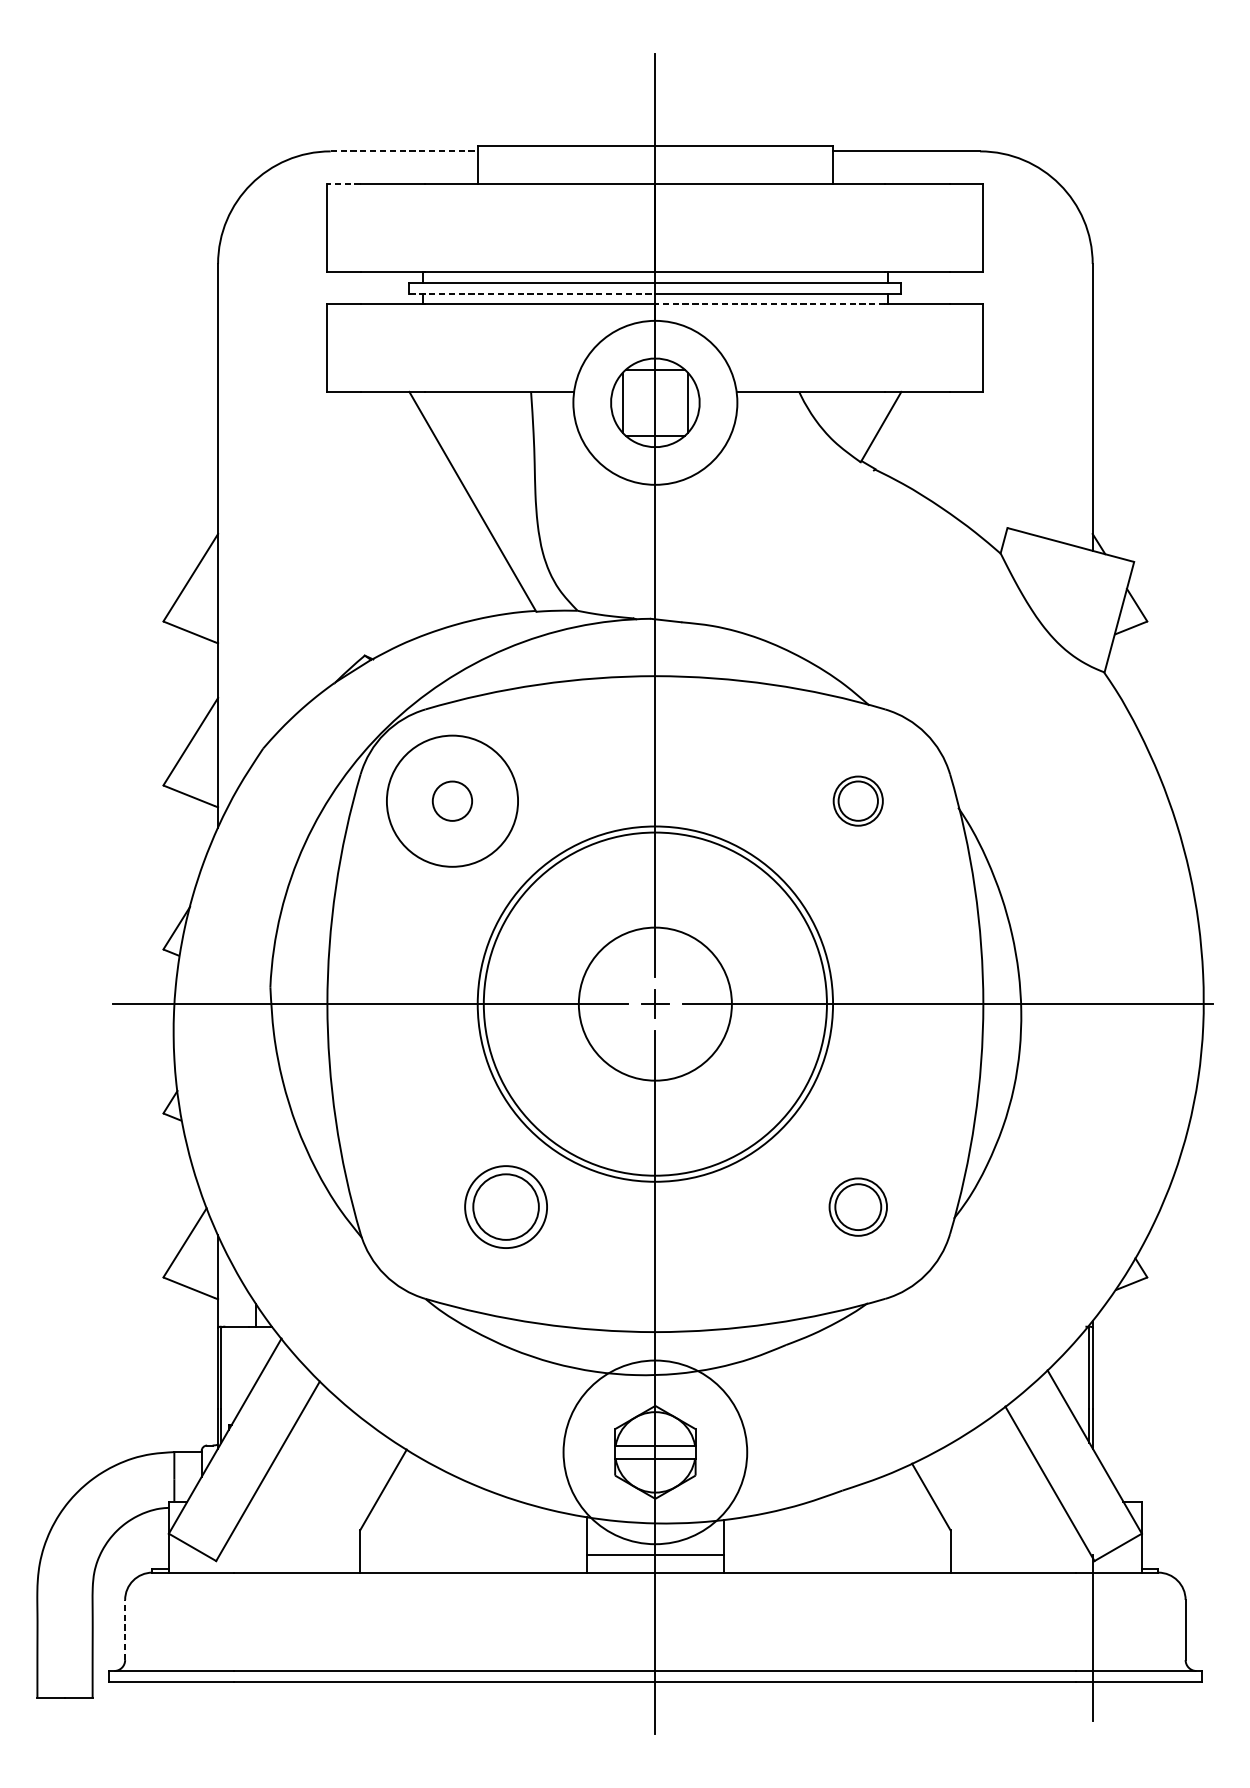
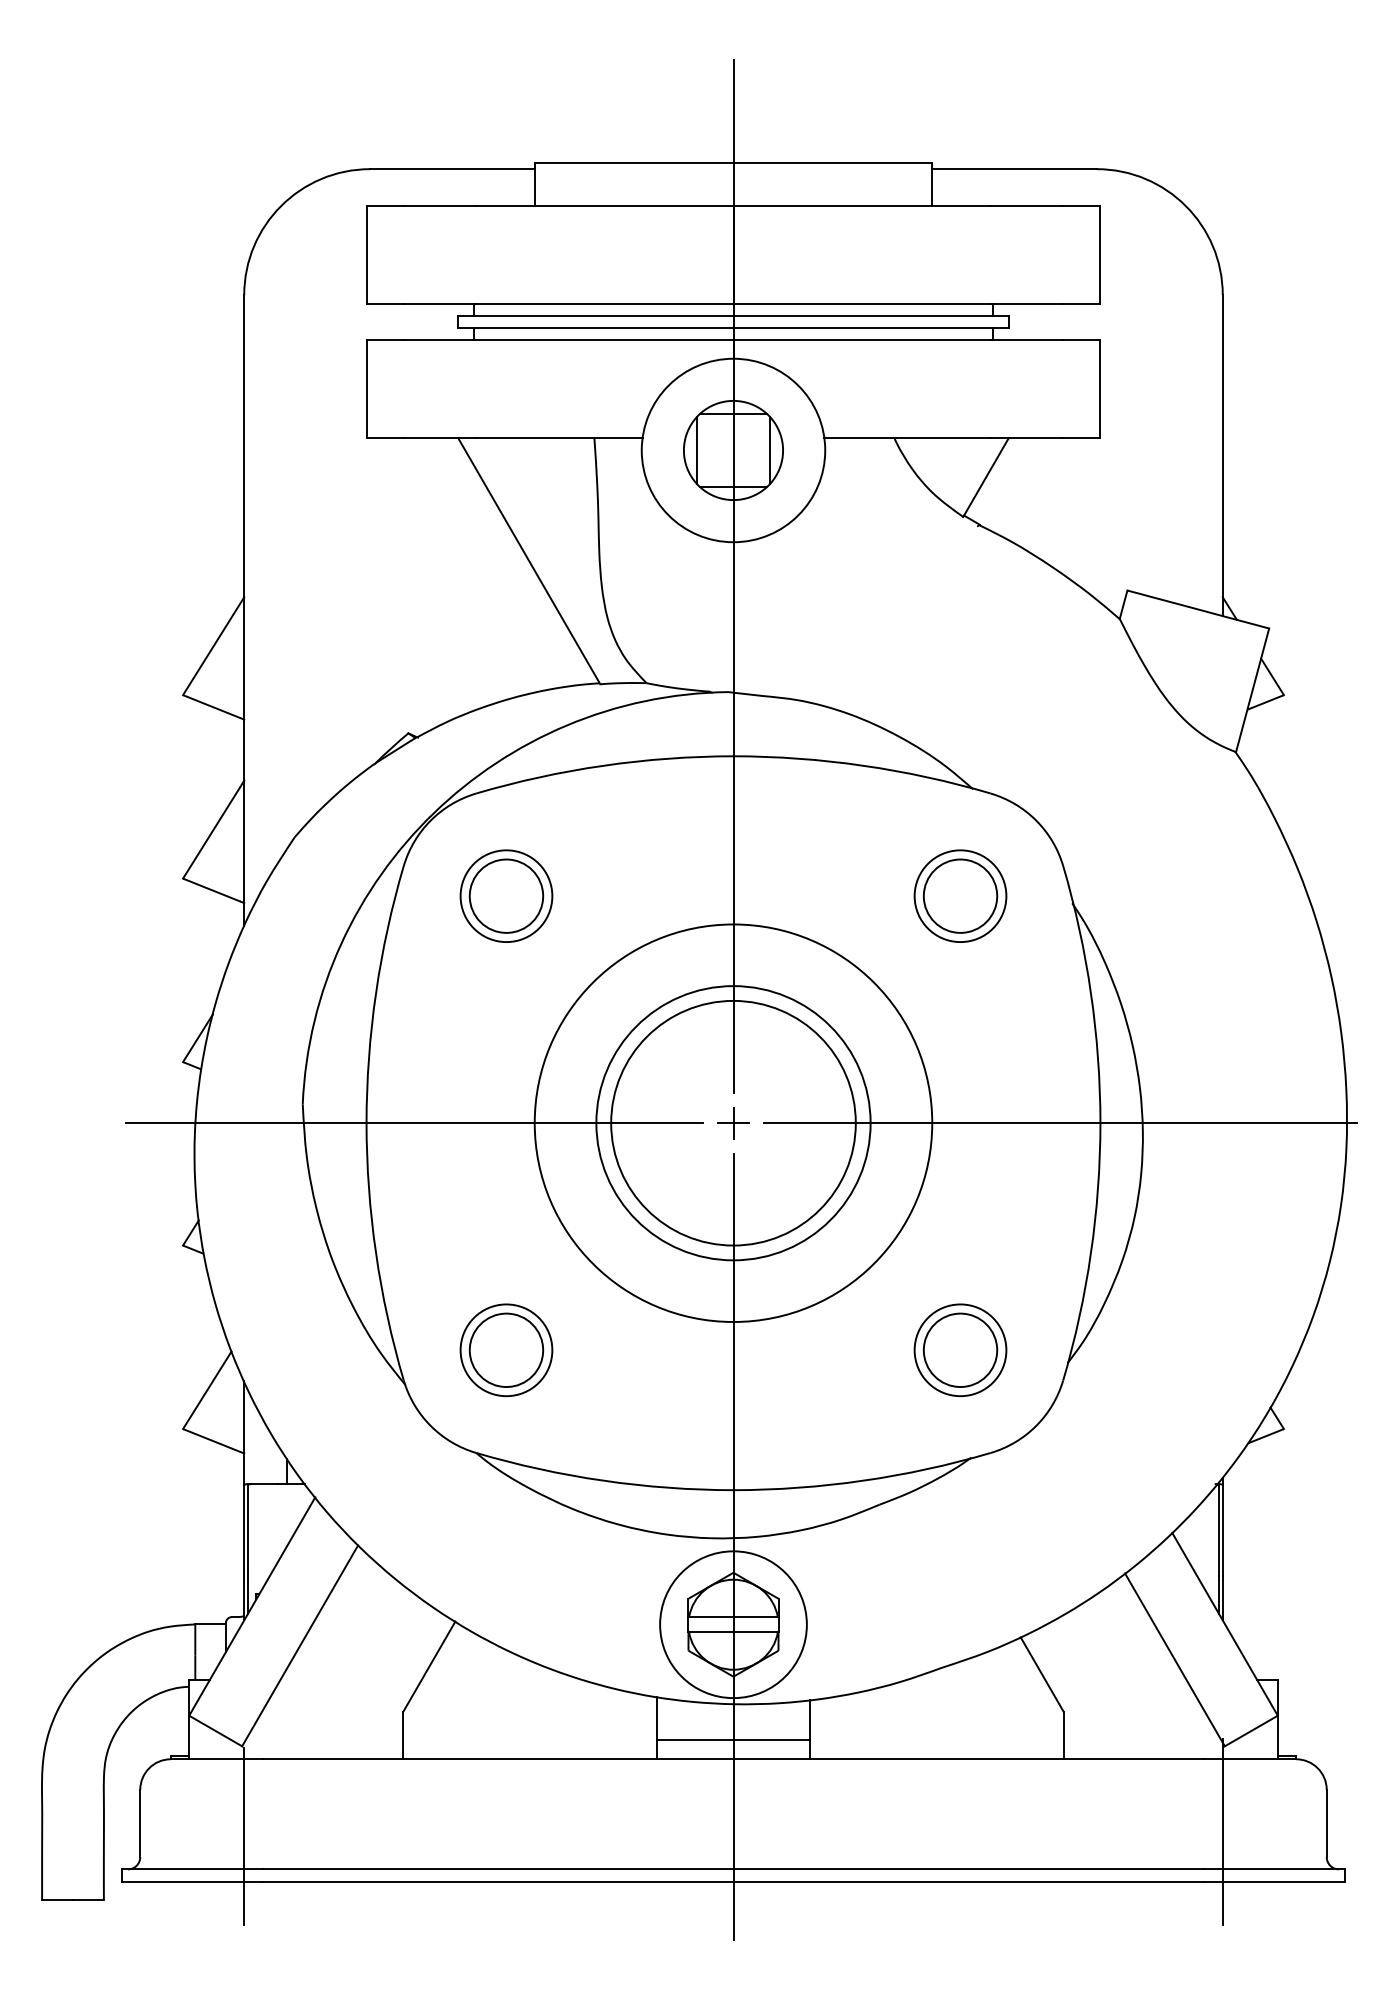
line: (404, 151) -> (452, 169), dashed -> solid
line: (344, 183) -> (385, 205), dashed -> solid
line: (532, 293) -> (595, 328), dashed -> solid
line: (770, 304) -> (862, 340), dashed -> solid
circle: (452, 800) -> (506, 895), size x1.67
part: (858, 800) -> (960, 895), size x1.67
circle: (452, 801) -> (506, 896), size x0.62
circle: (655, 1003) -> (733, 1122), size x1.43
circle: (655, 1004) -> (733, 1123), size x0.71
part: (506, 1207) -> (506, 1350), moved
part: (858, 1207) -> (960, 1350), size x1.43
circle: (655, 1452) -> (733, 1624), size x0.71
line: (125, 1630) -> (140, 1823), dashed -> solid
line: (218, 1641) -> (244, 1836), added

